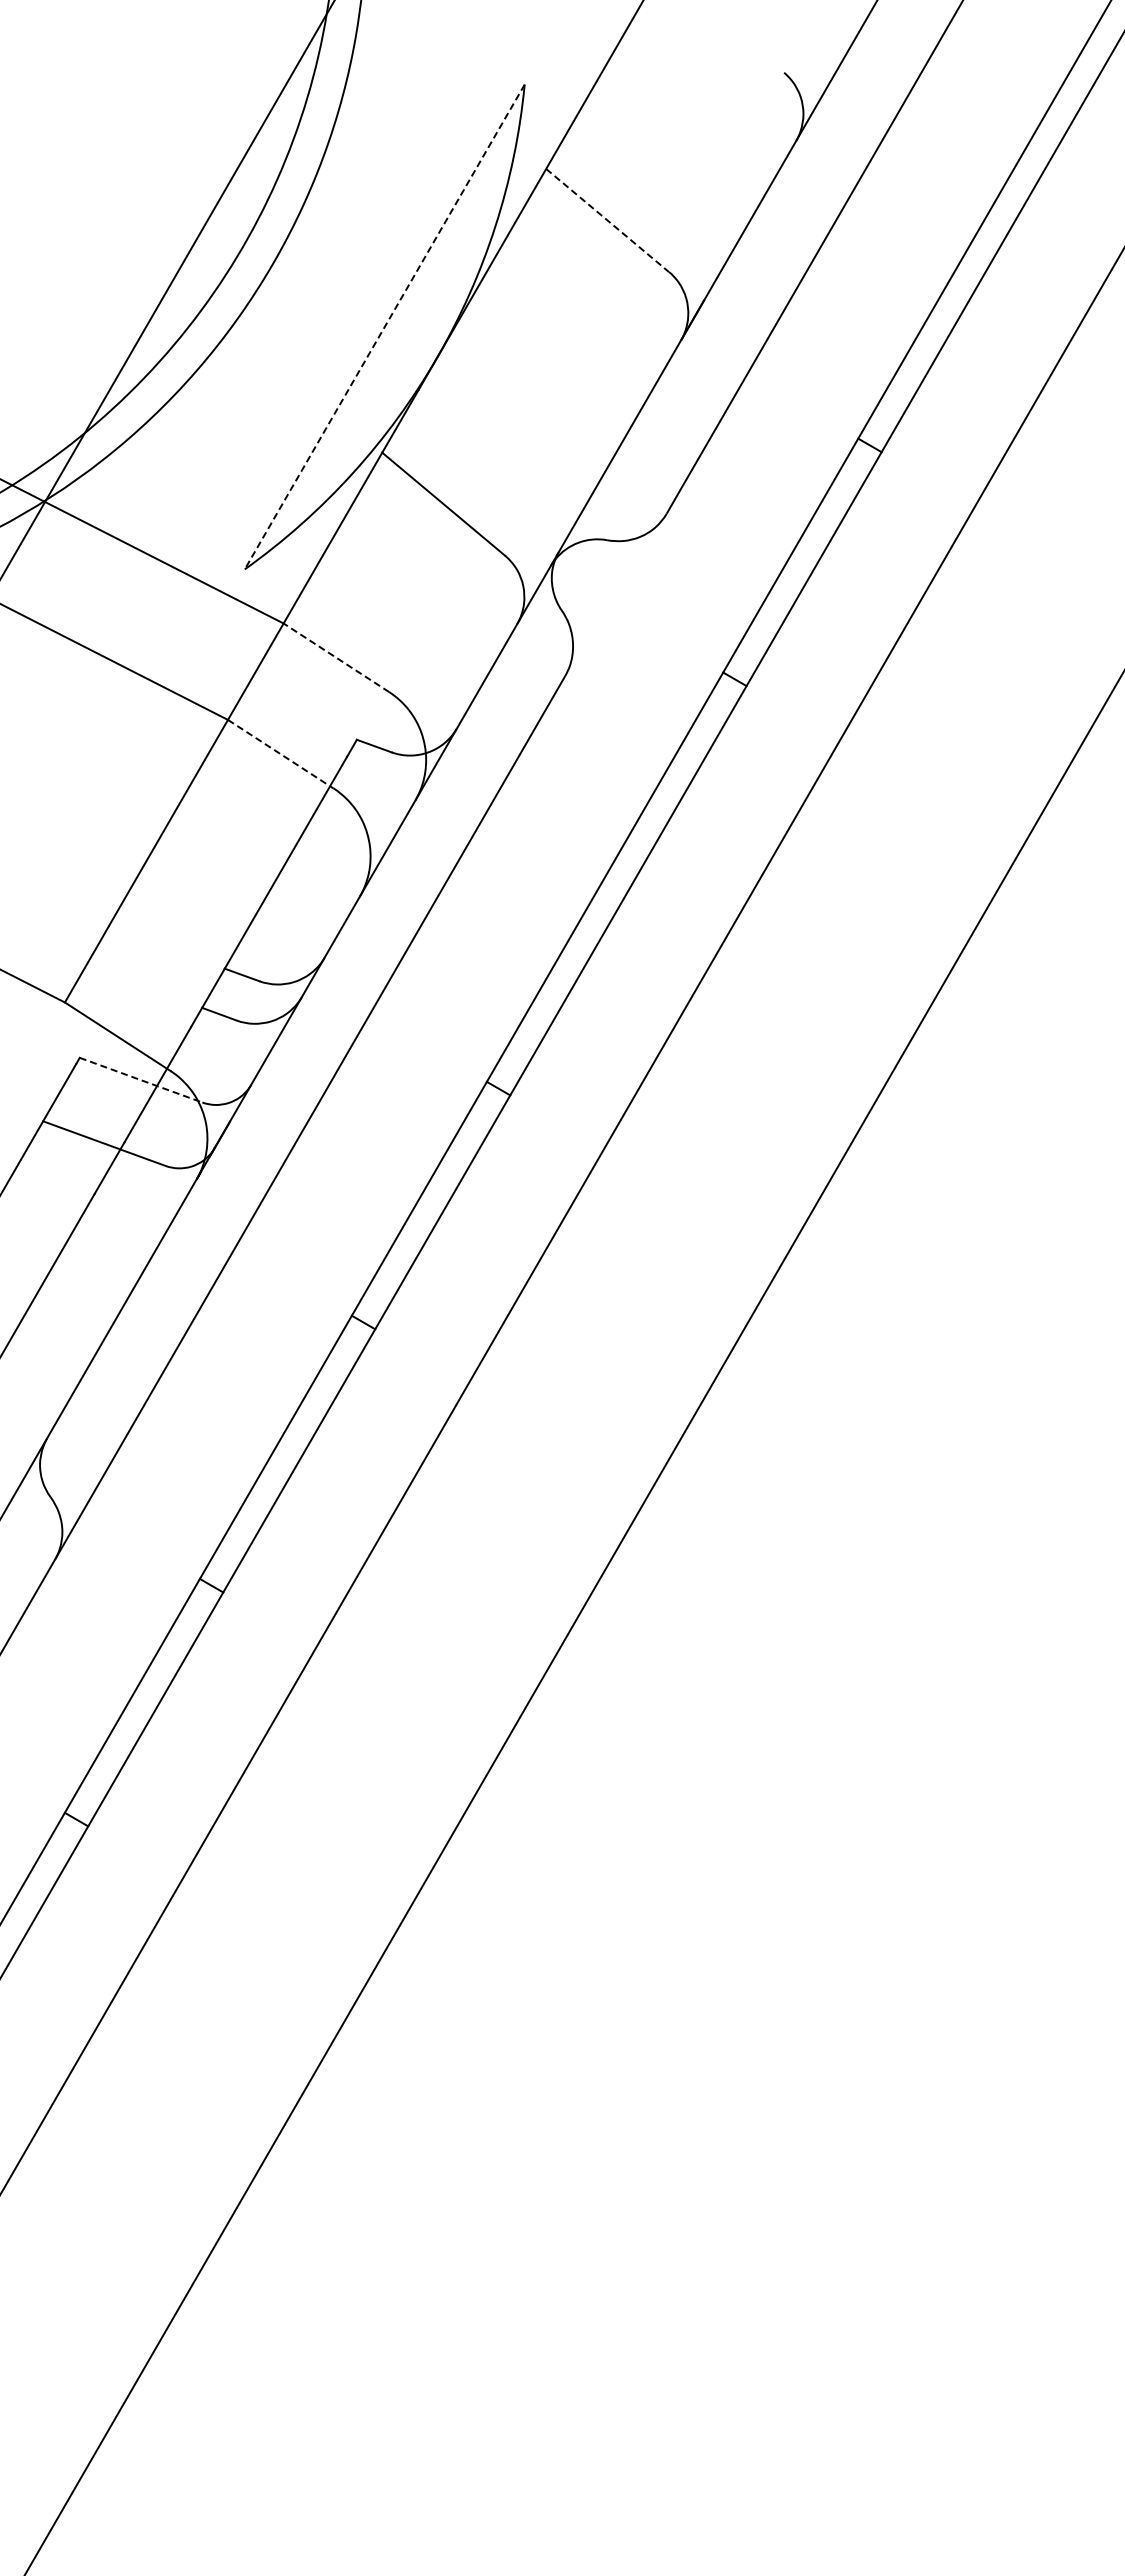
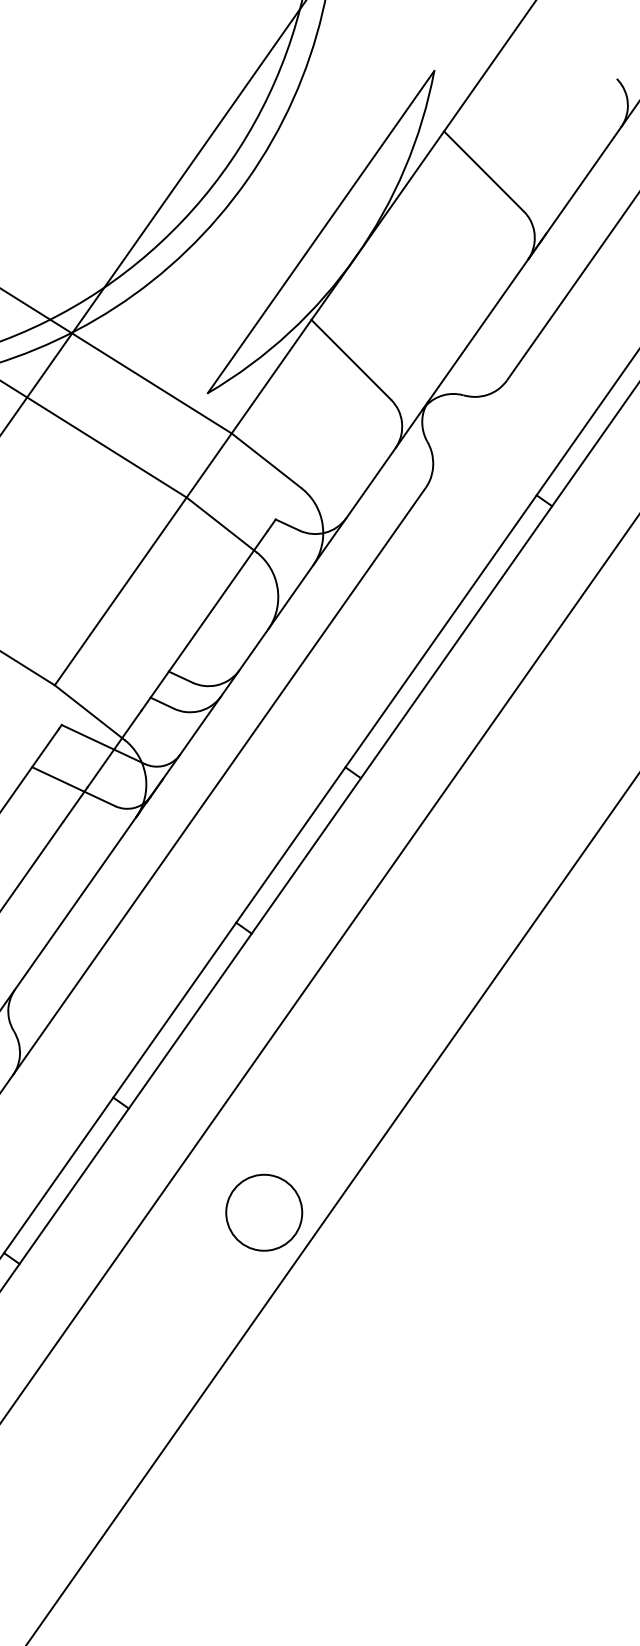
line: (607, 220) -> (483, 171), dashed -> solid
line: (384, 326) -> (320, 231), dashed -> solid
line: (336, 657) -> (266, 460), dashed -> solid
line: (280, 754) -> (221, 525), dashed -> solid
line: (141, 1080) -> (103, 744), dashed -> solid
circle: (428, 1722) -> (264, 1212), added

